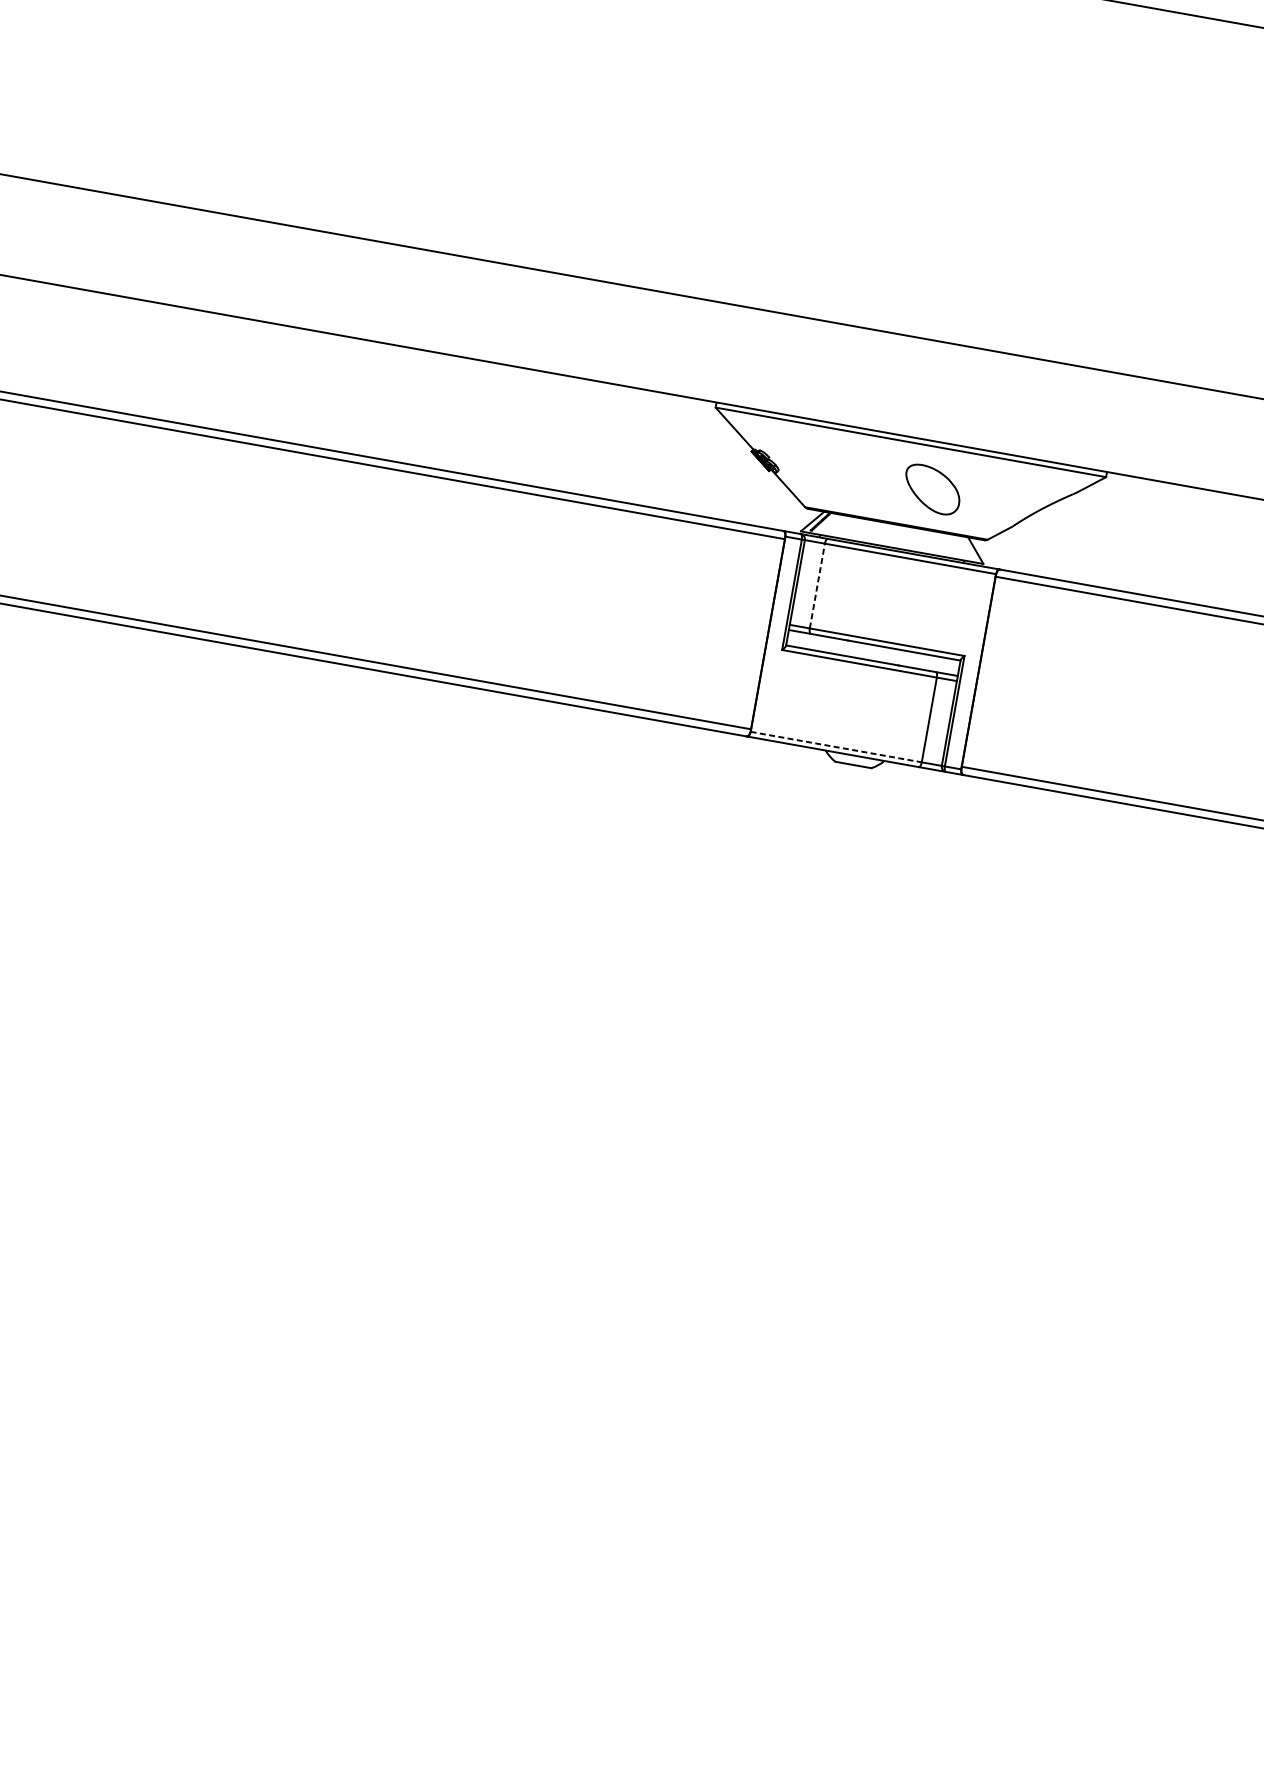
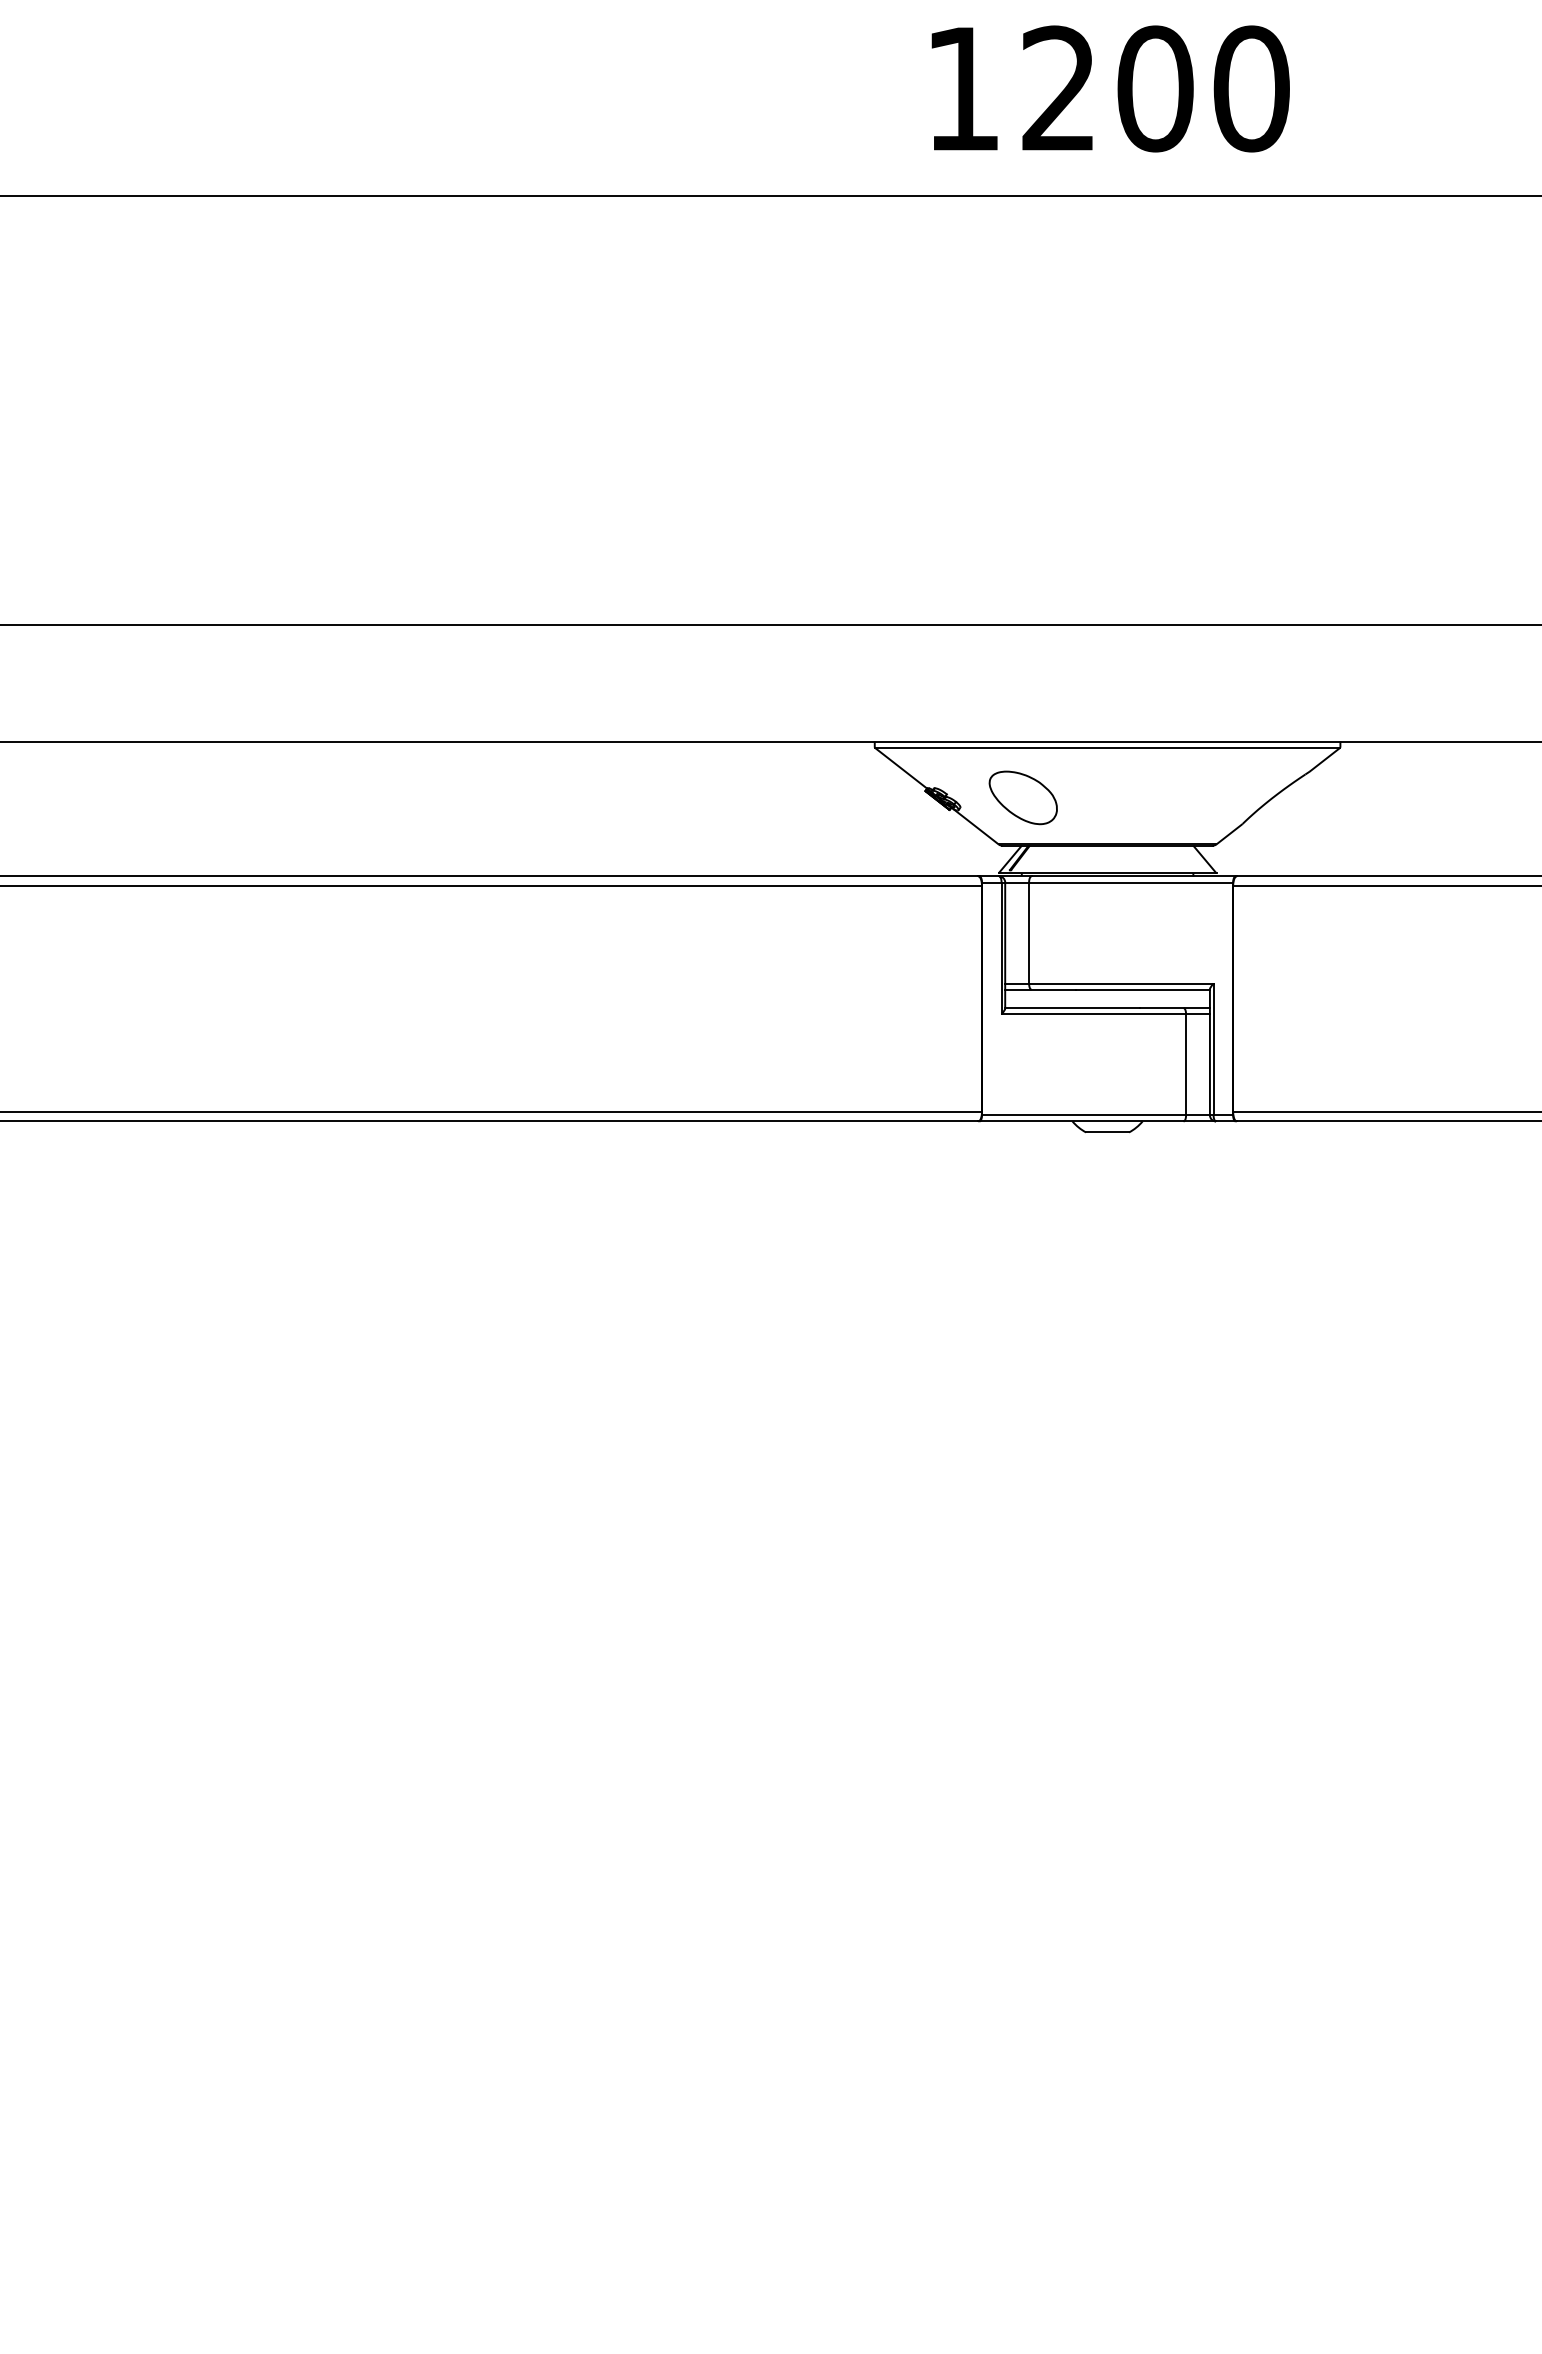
part: (931, 489) -> (1022, 797), moved
line: (817, 586) -> (1029, 933), dashed -> solid
line: (836, 747) -> (1084, 1115), dashed -> solid

